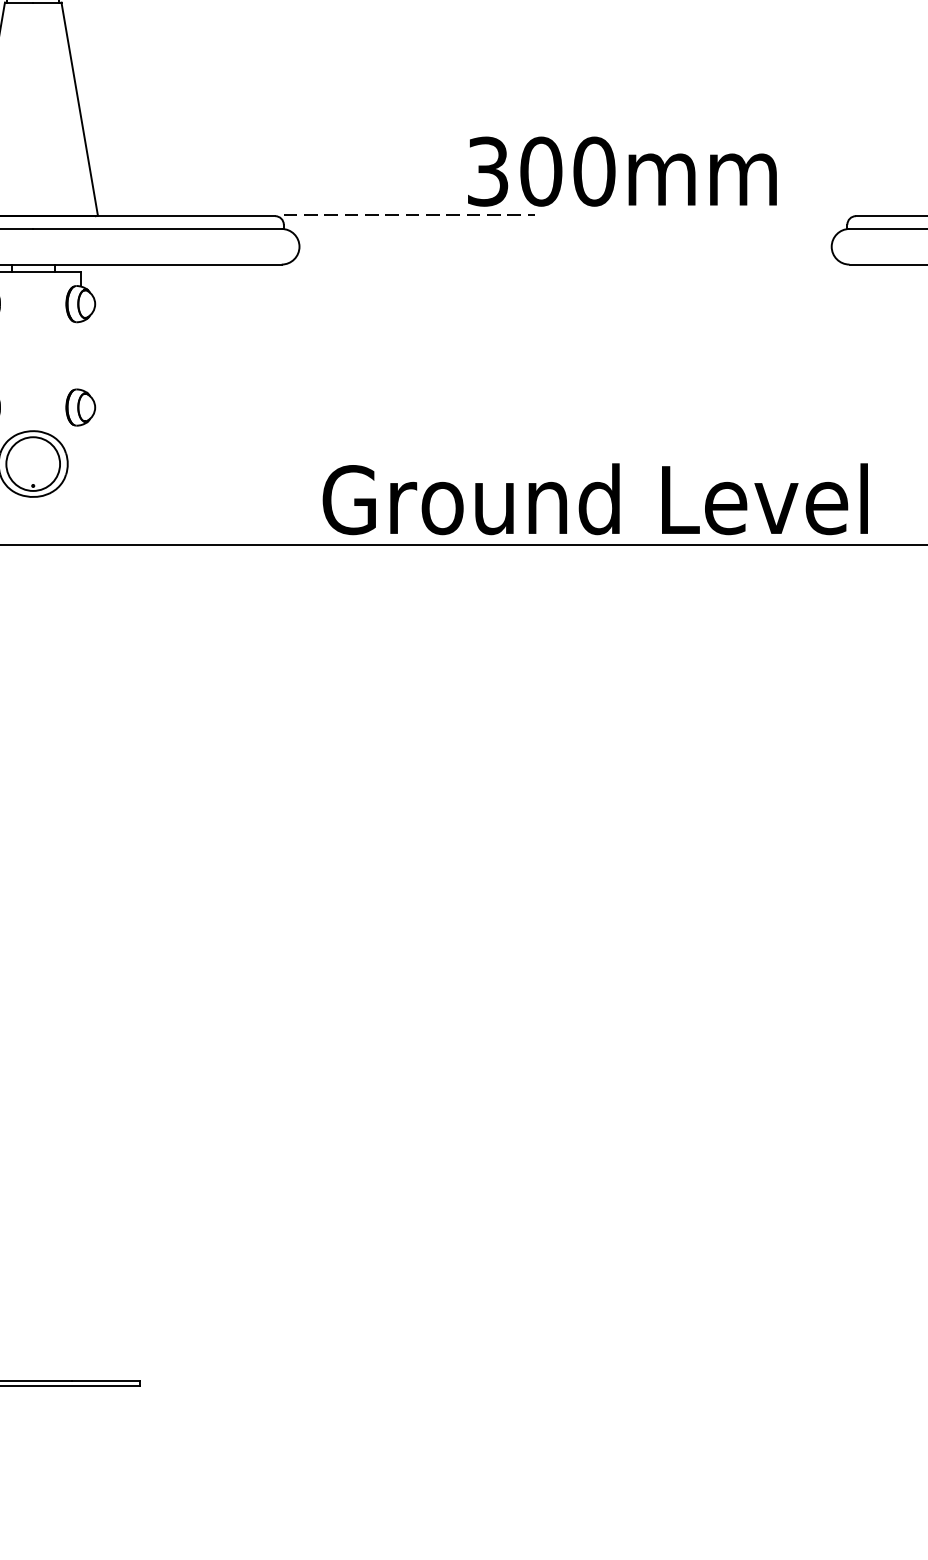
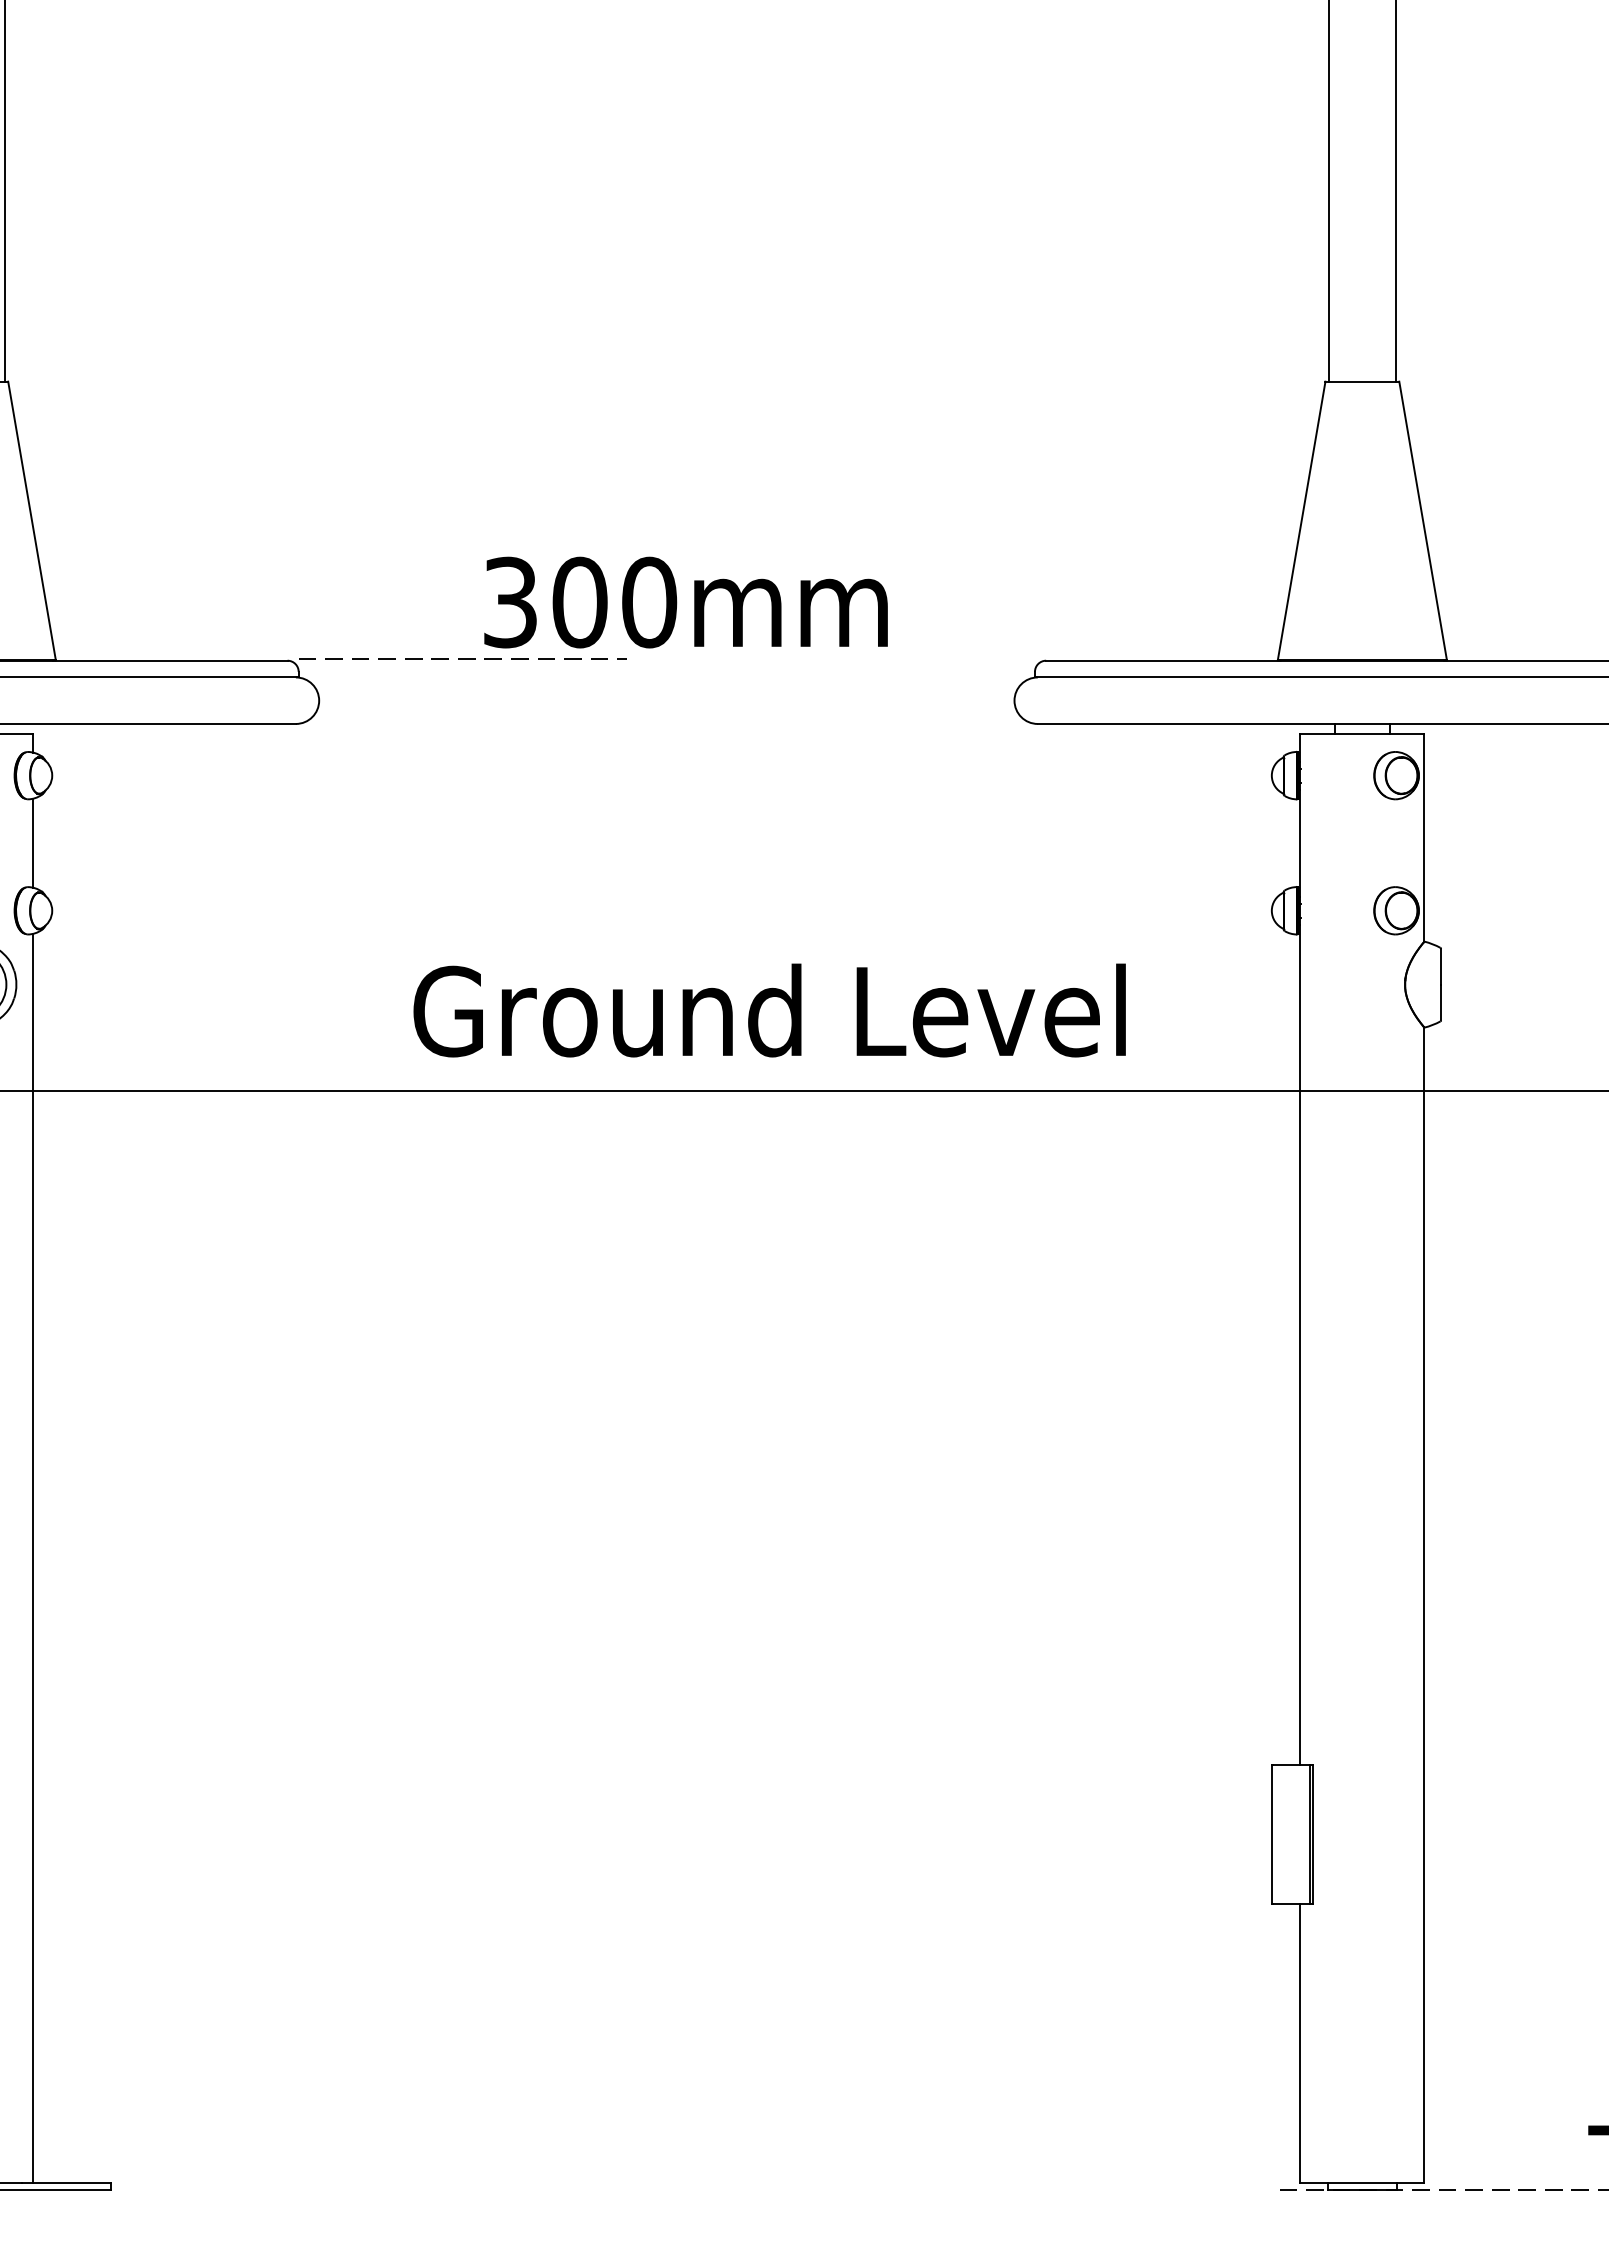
text: (621, 171) -> (685, 602), moved
line: (80, 355) -> (33, 842), added
text: (595, 499) -> (769, 1010), moved
line: (80, 902) -> (33, 1557), added

